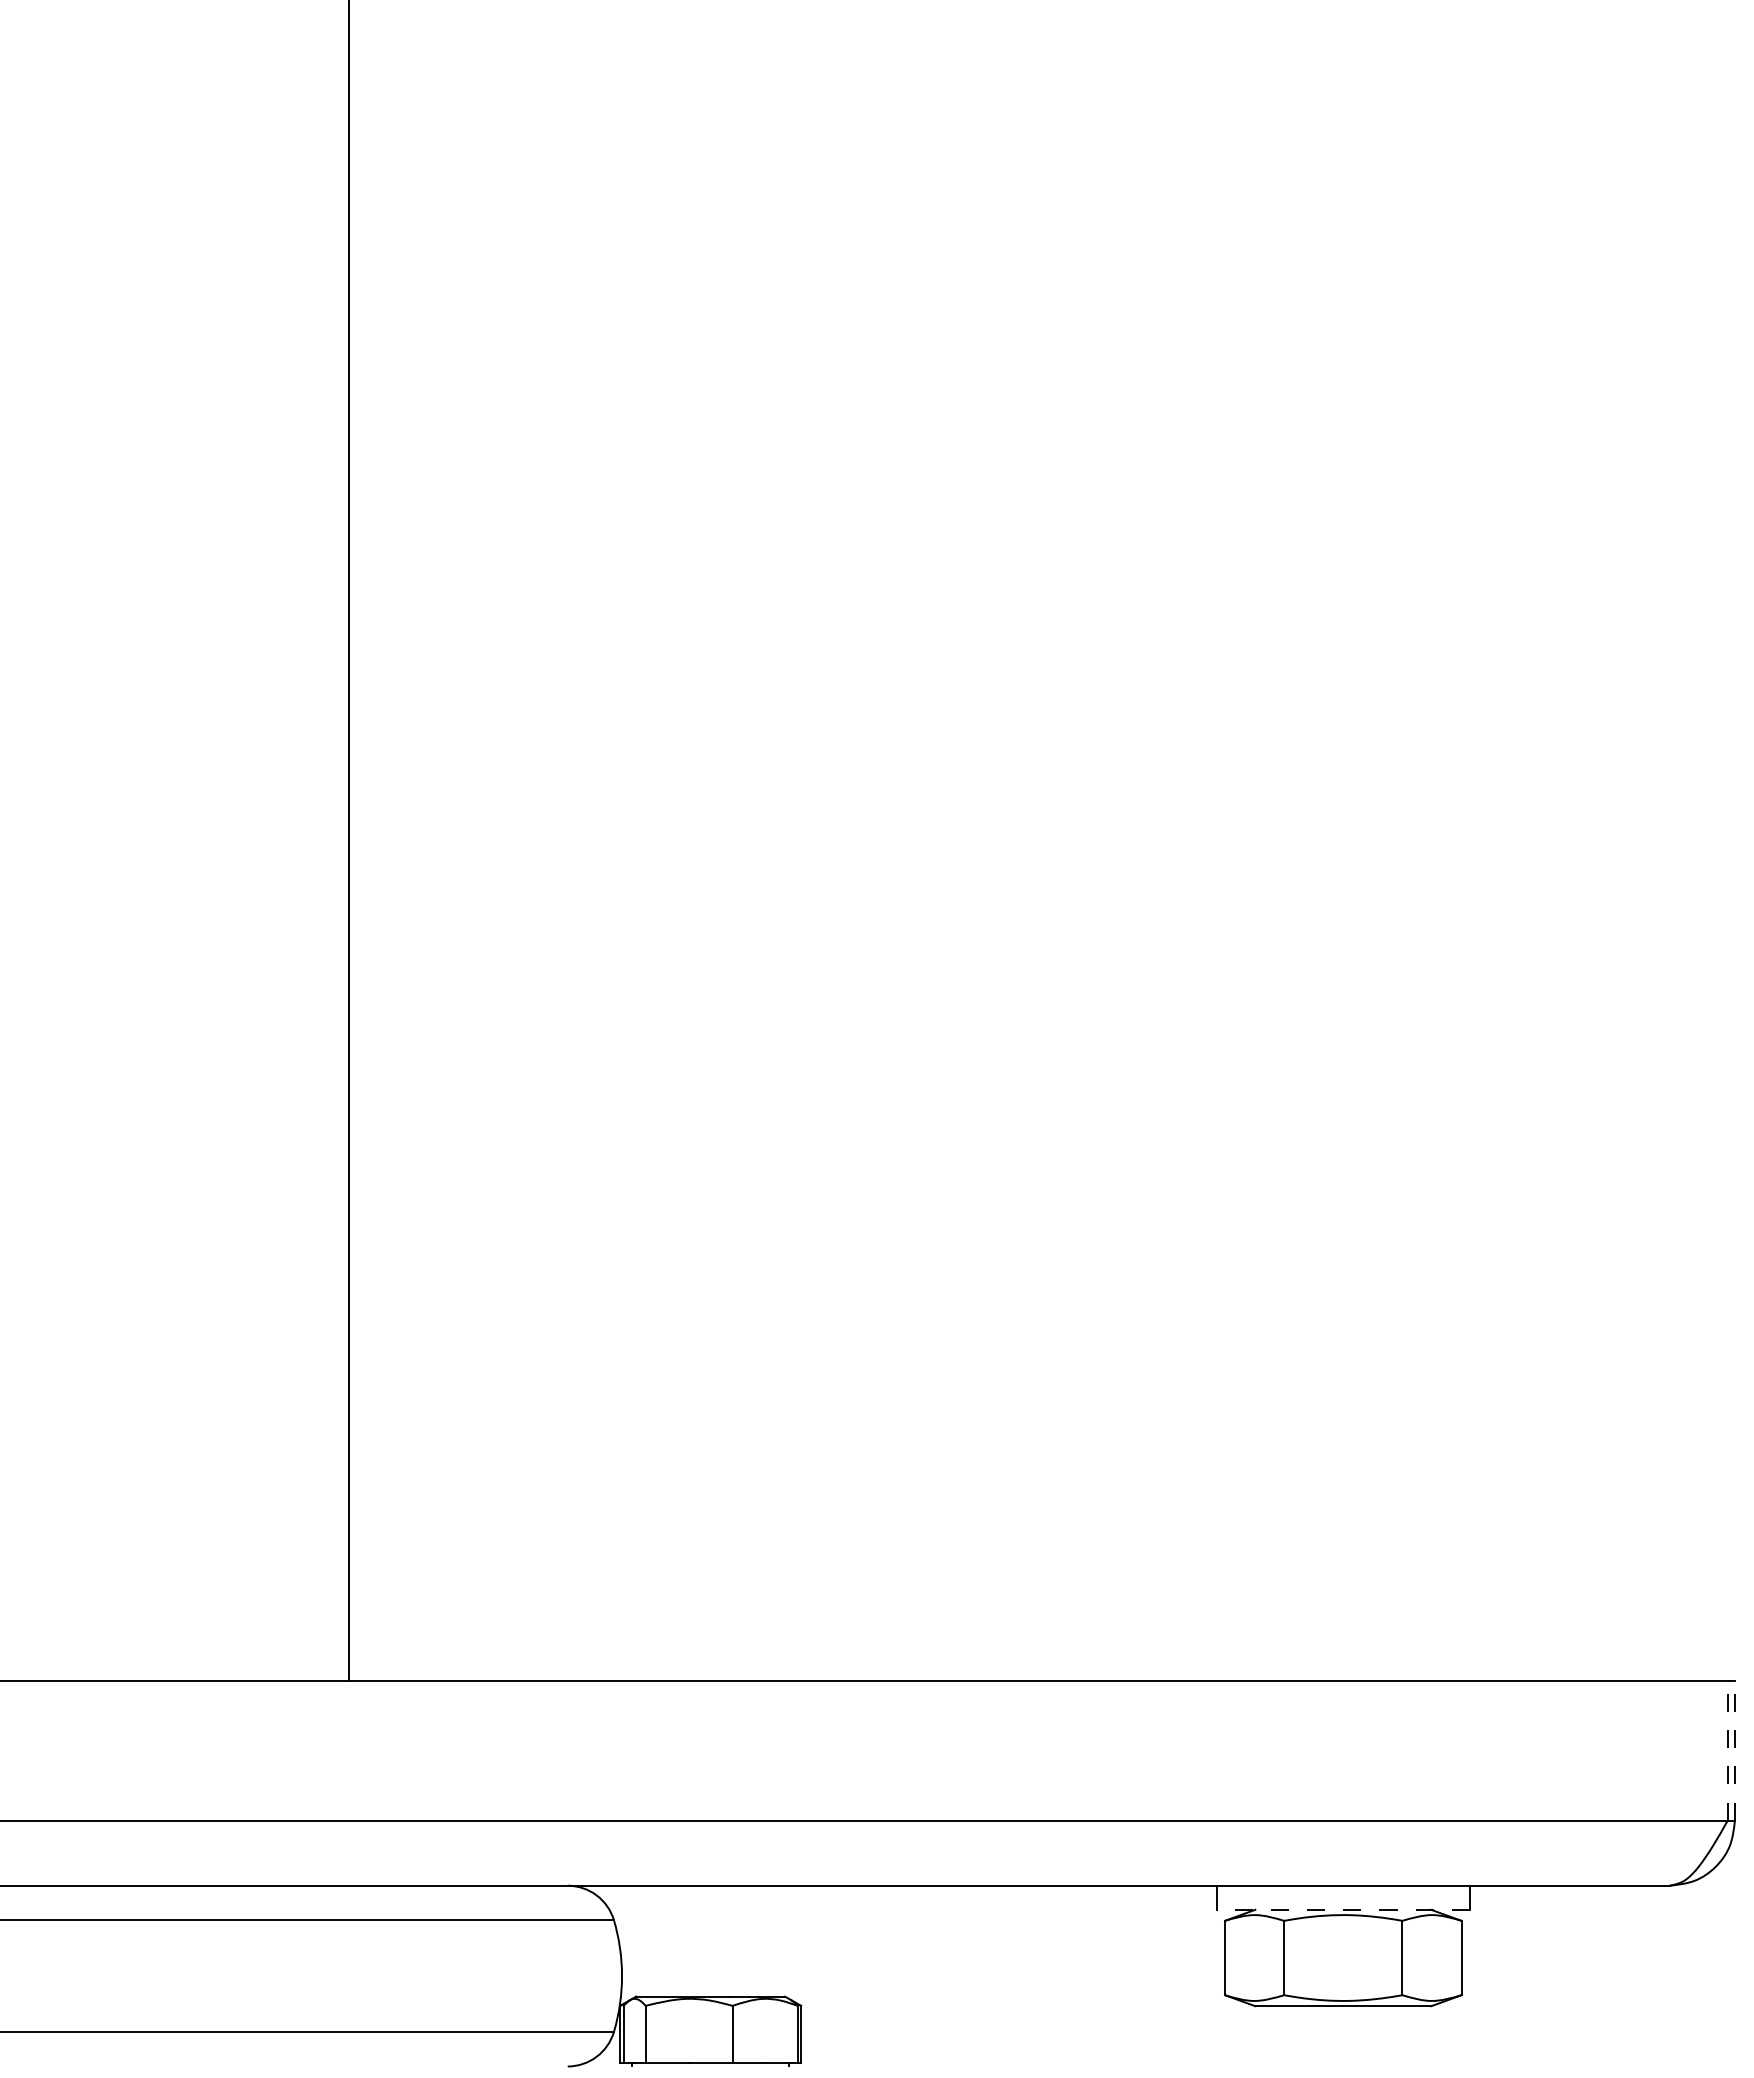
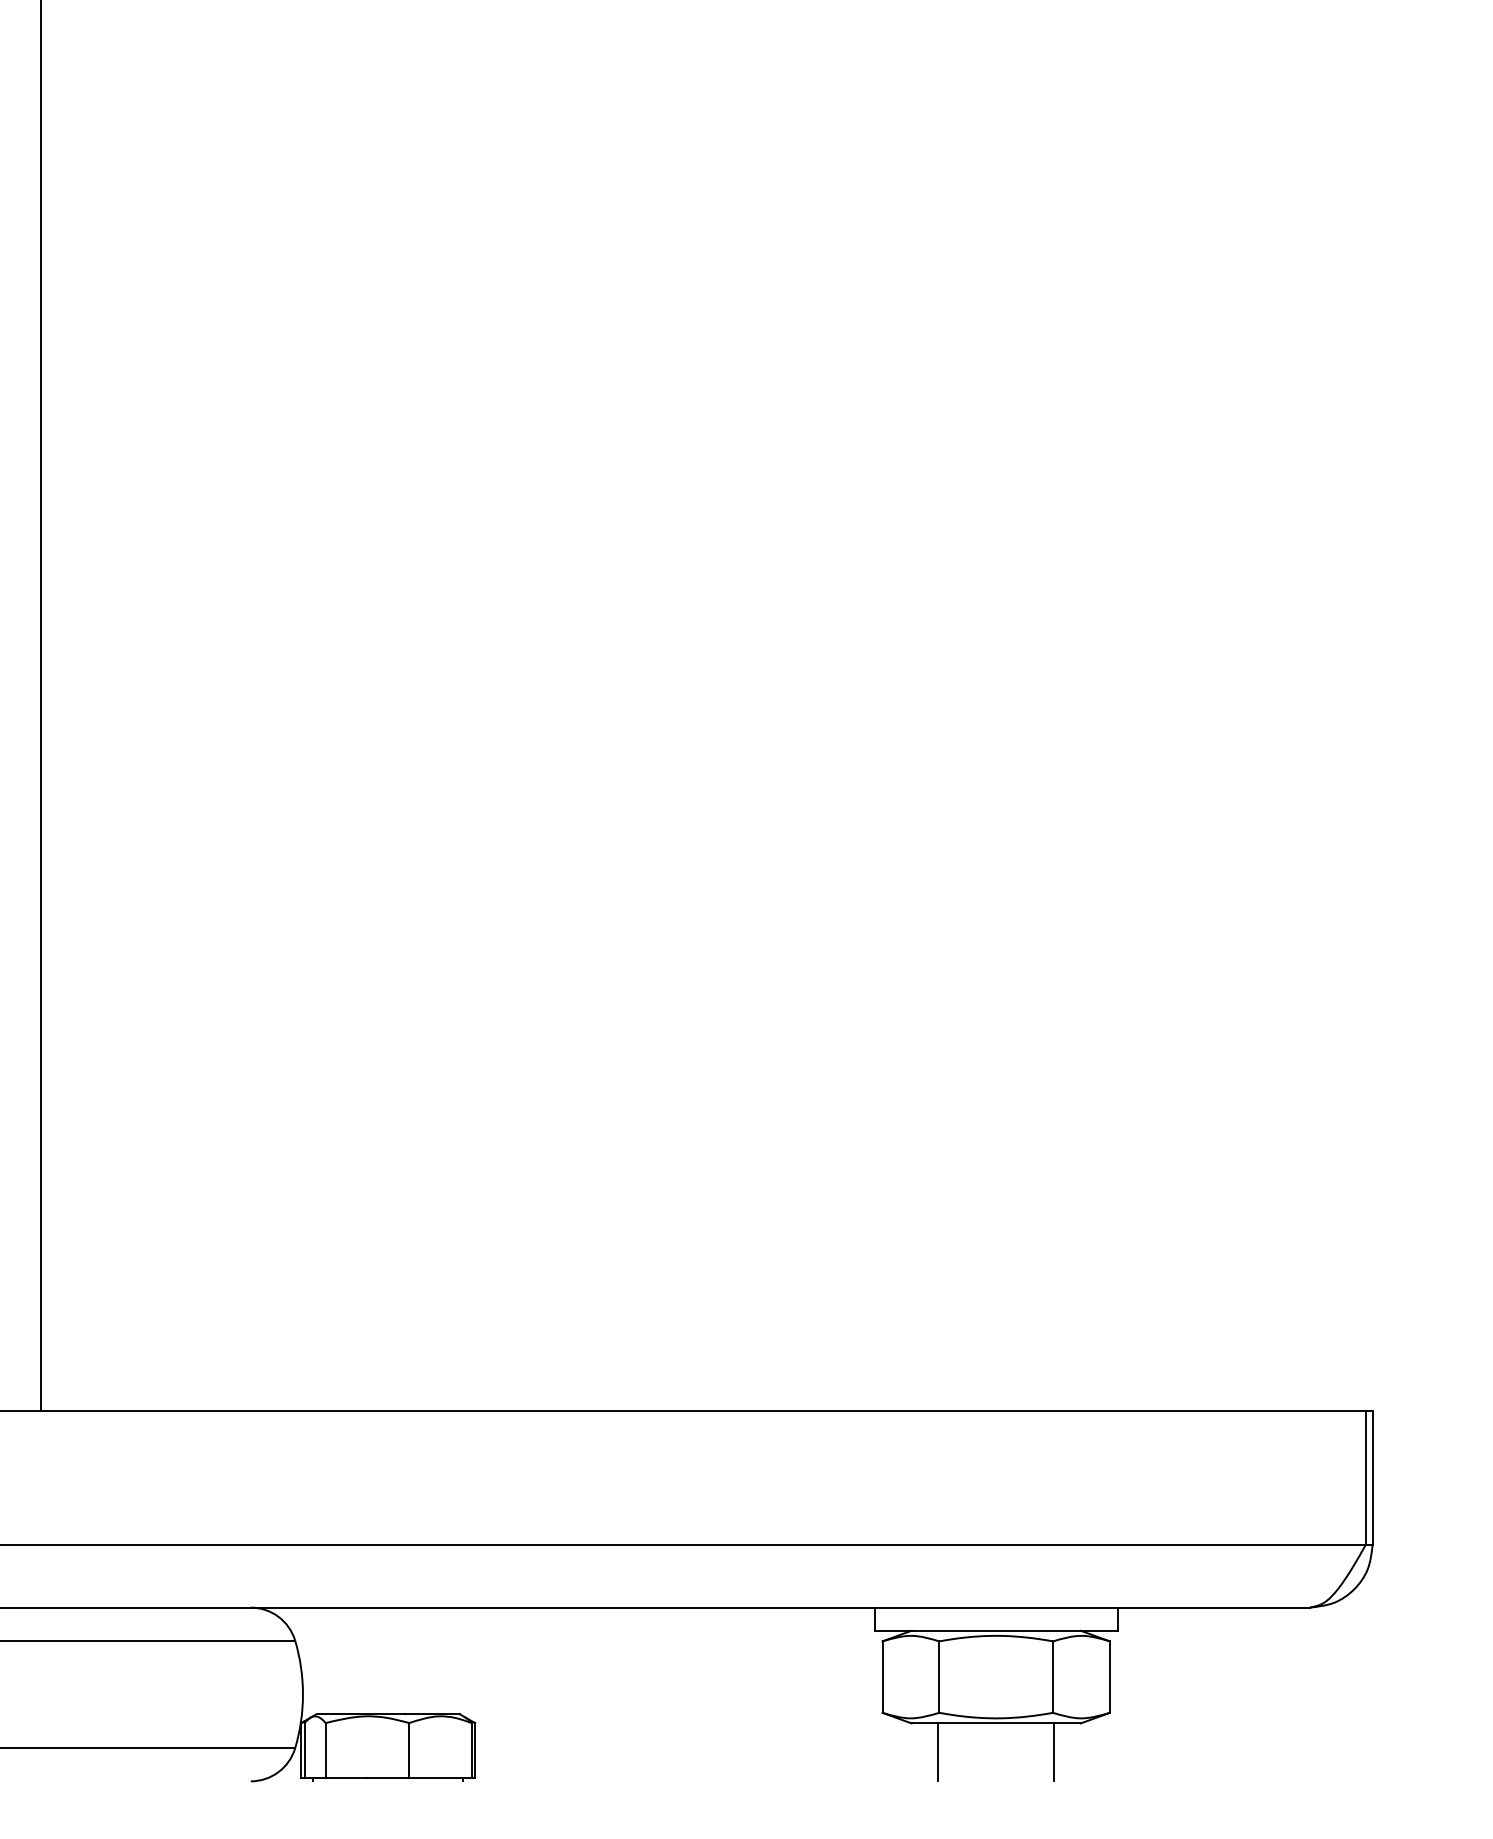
line: (1727, 1750) -> (1365, 1477), dashed -> solid
line: (1734, 1750) -> (1372, 1477), dashed -> solid
line: (1343, 1909) -> (996, 1630), dashed -> solid
line: (1283, 2036) -> (938, 1752), added
line: (1403, 2036) -> (1054, 1752), added

